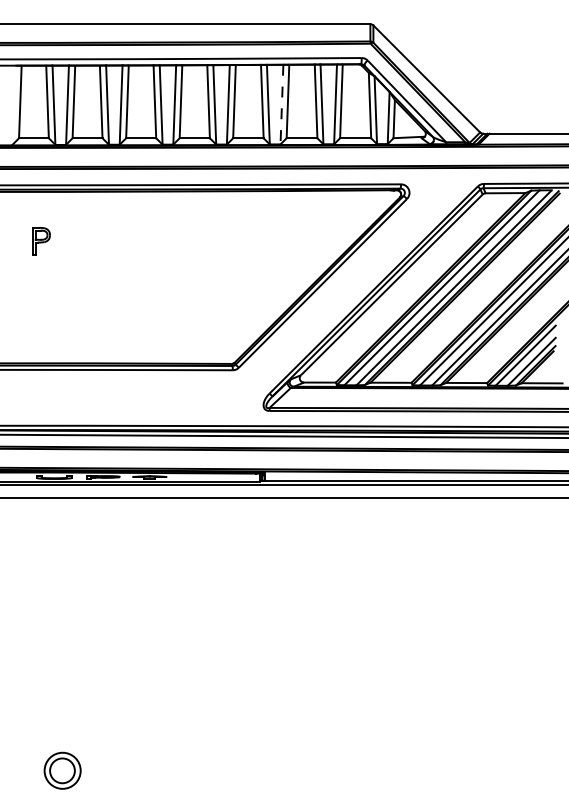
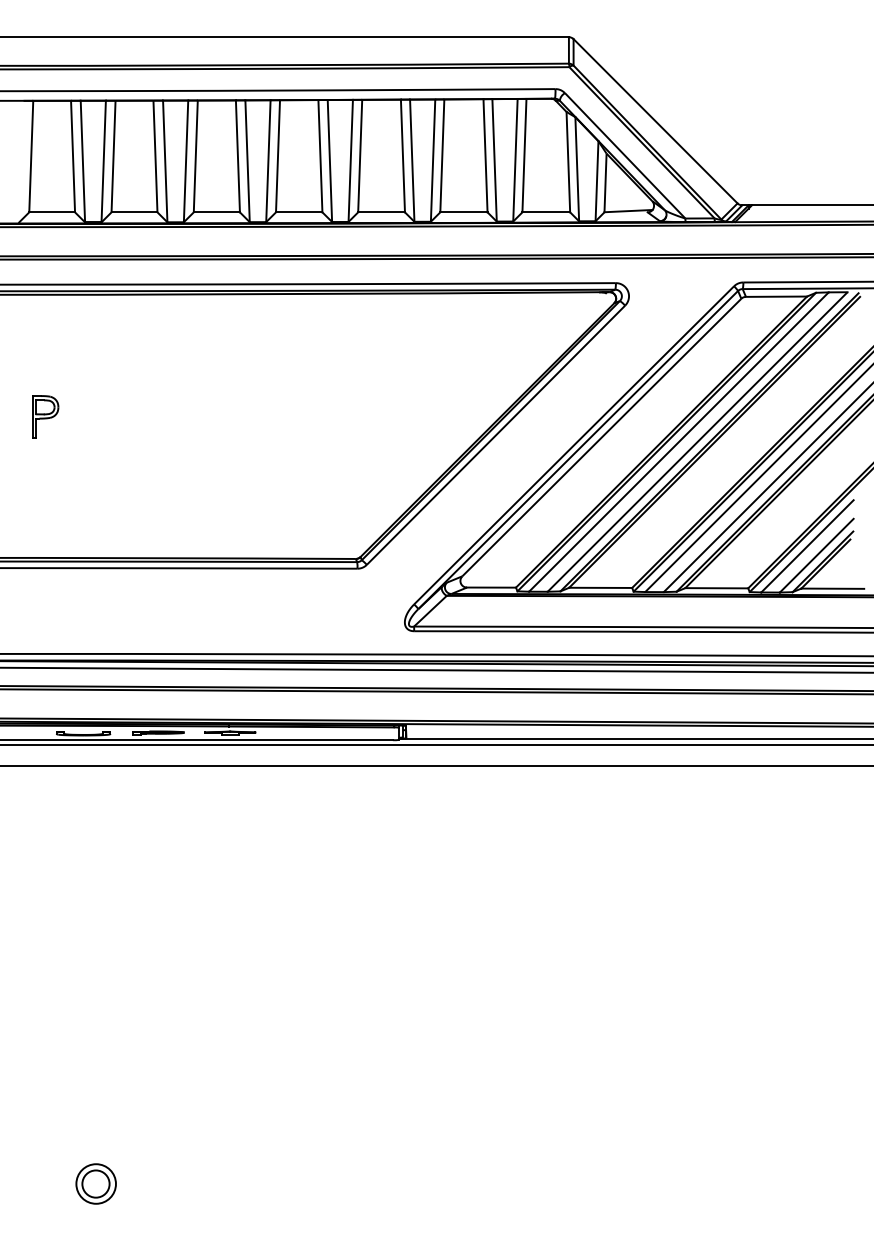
line: (281, 104) -> (432, 160), dashed -> solid
part: (41, 241) -> (45, 416), moved
part: (62, 770) -> (96, 1183), size x0.71

